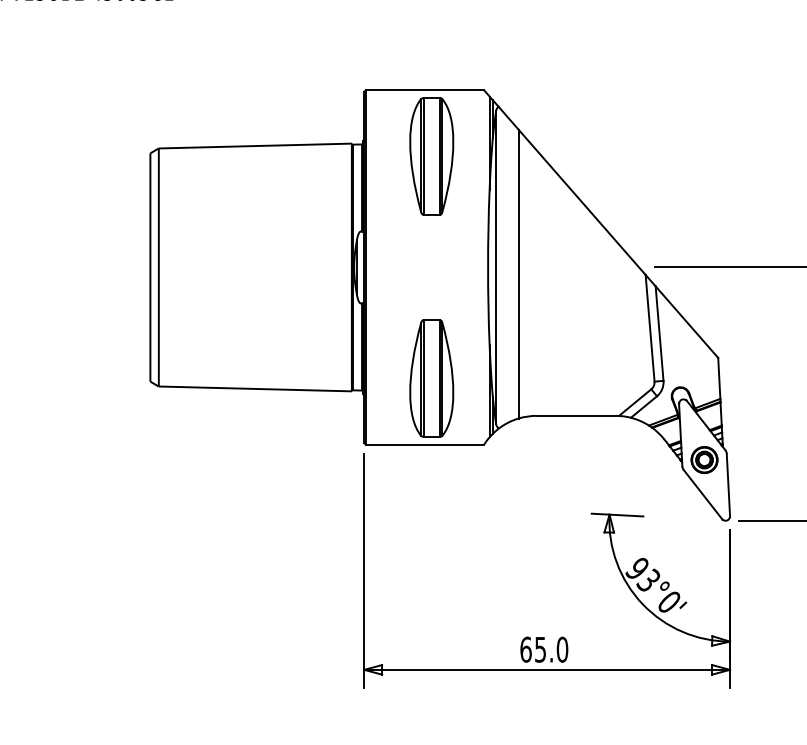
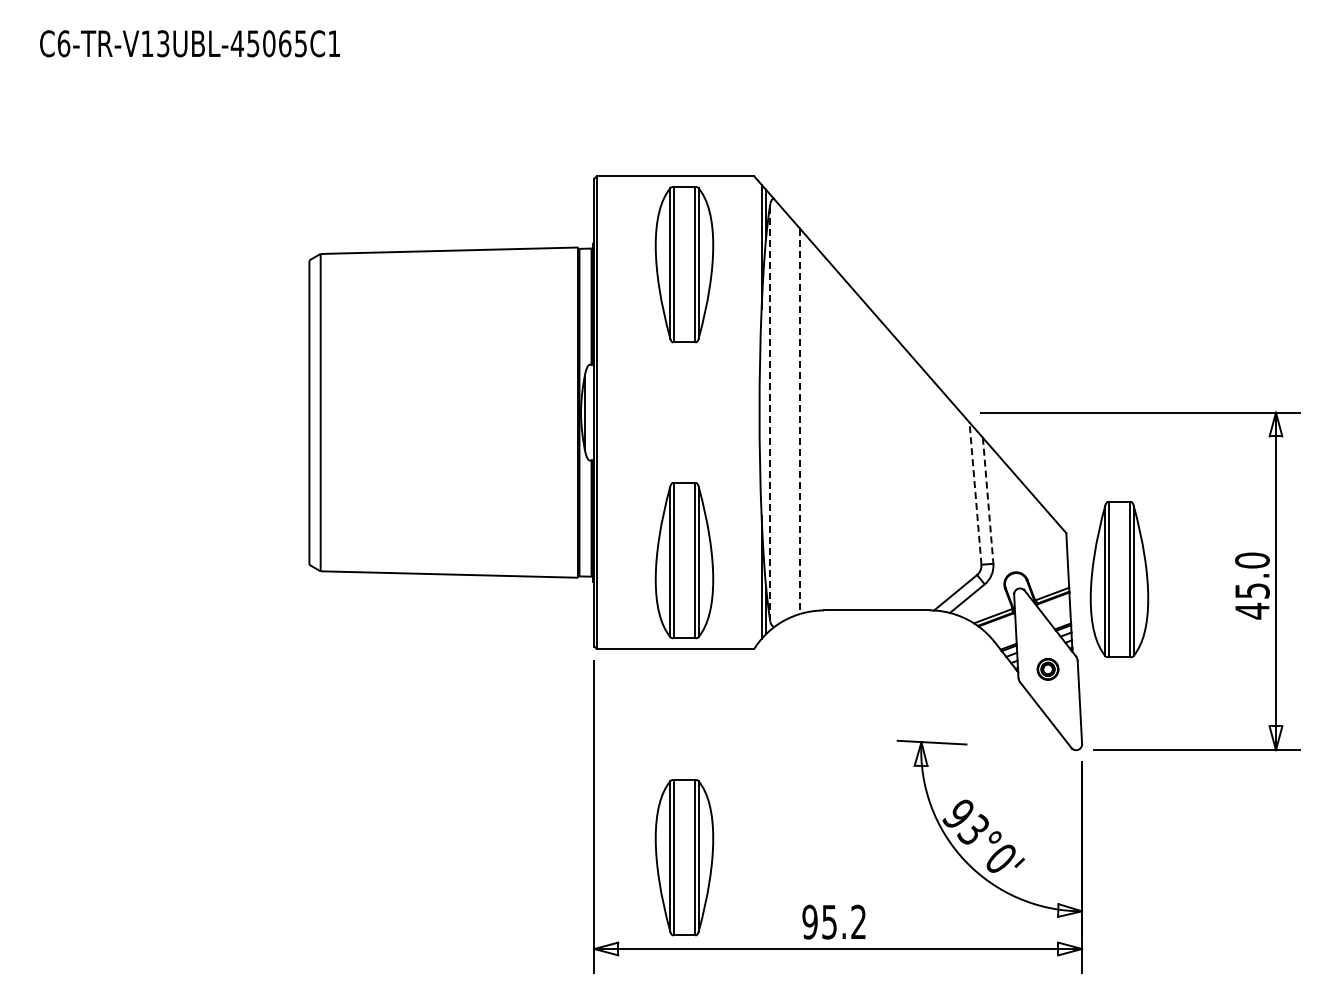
line: (496, 267) -> (770, 412), solid -> dashed
line: (518, 274) -> (800, 421), solid -> dashed
line: (650, 328) -> (975, 493), solid -> dashed
line: (659, 334) -> (988, 501), solid -> dashed
part: (758, 392) -> (1119, 579), added
part: (704, 460) -> (1047, 669), size x0.6
part: (431, 601) -> (684, 857), added
text: (544, 649) -> (834, 921), 65.0 -> 95.2

